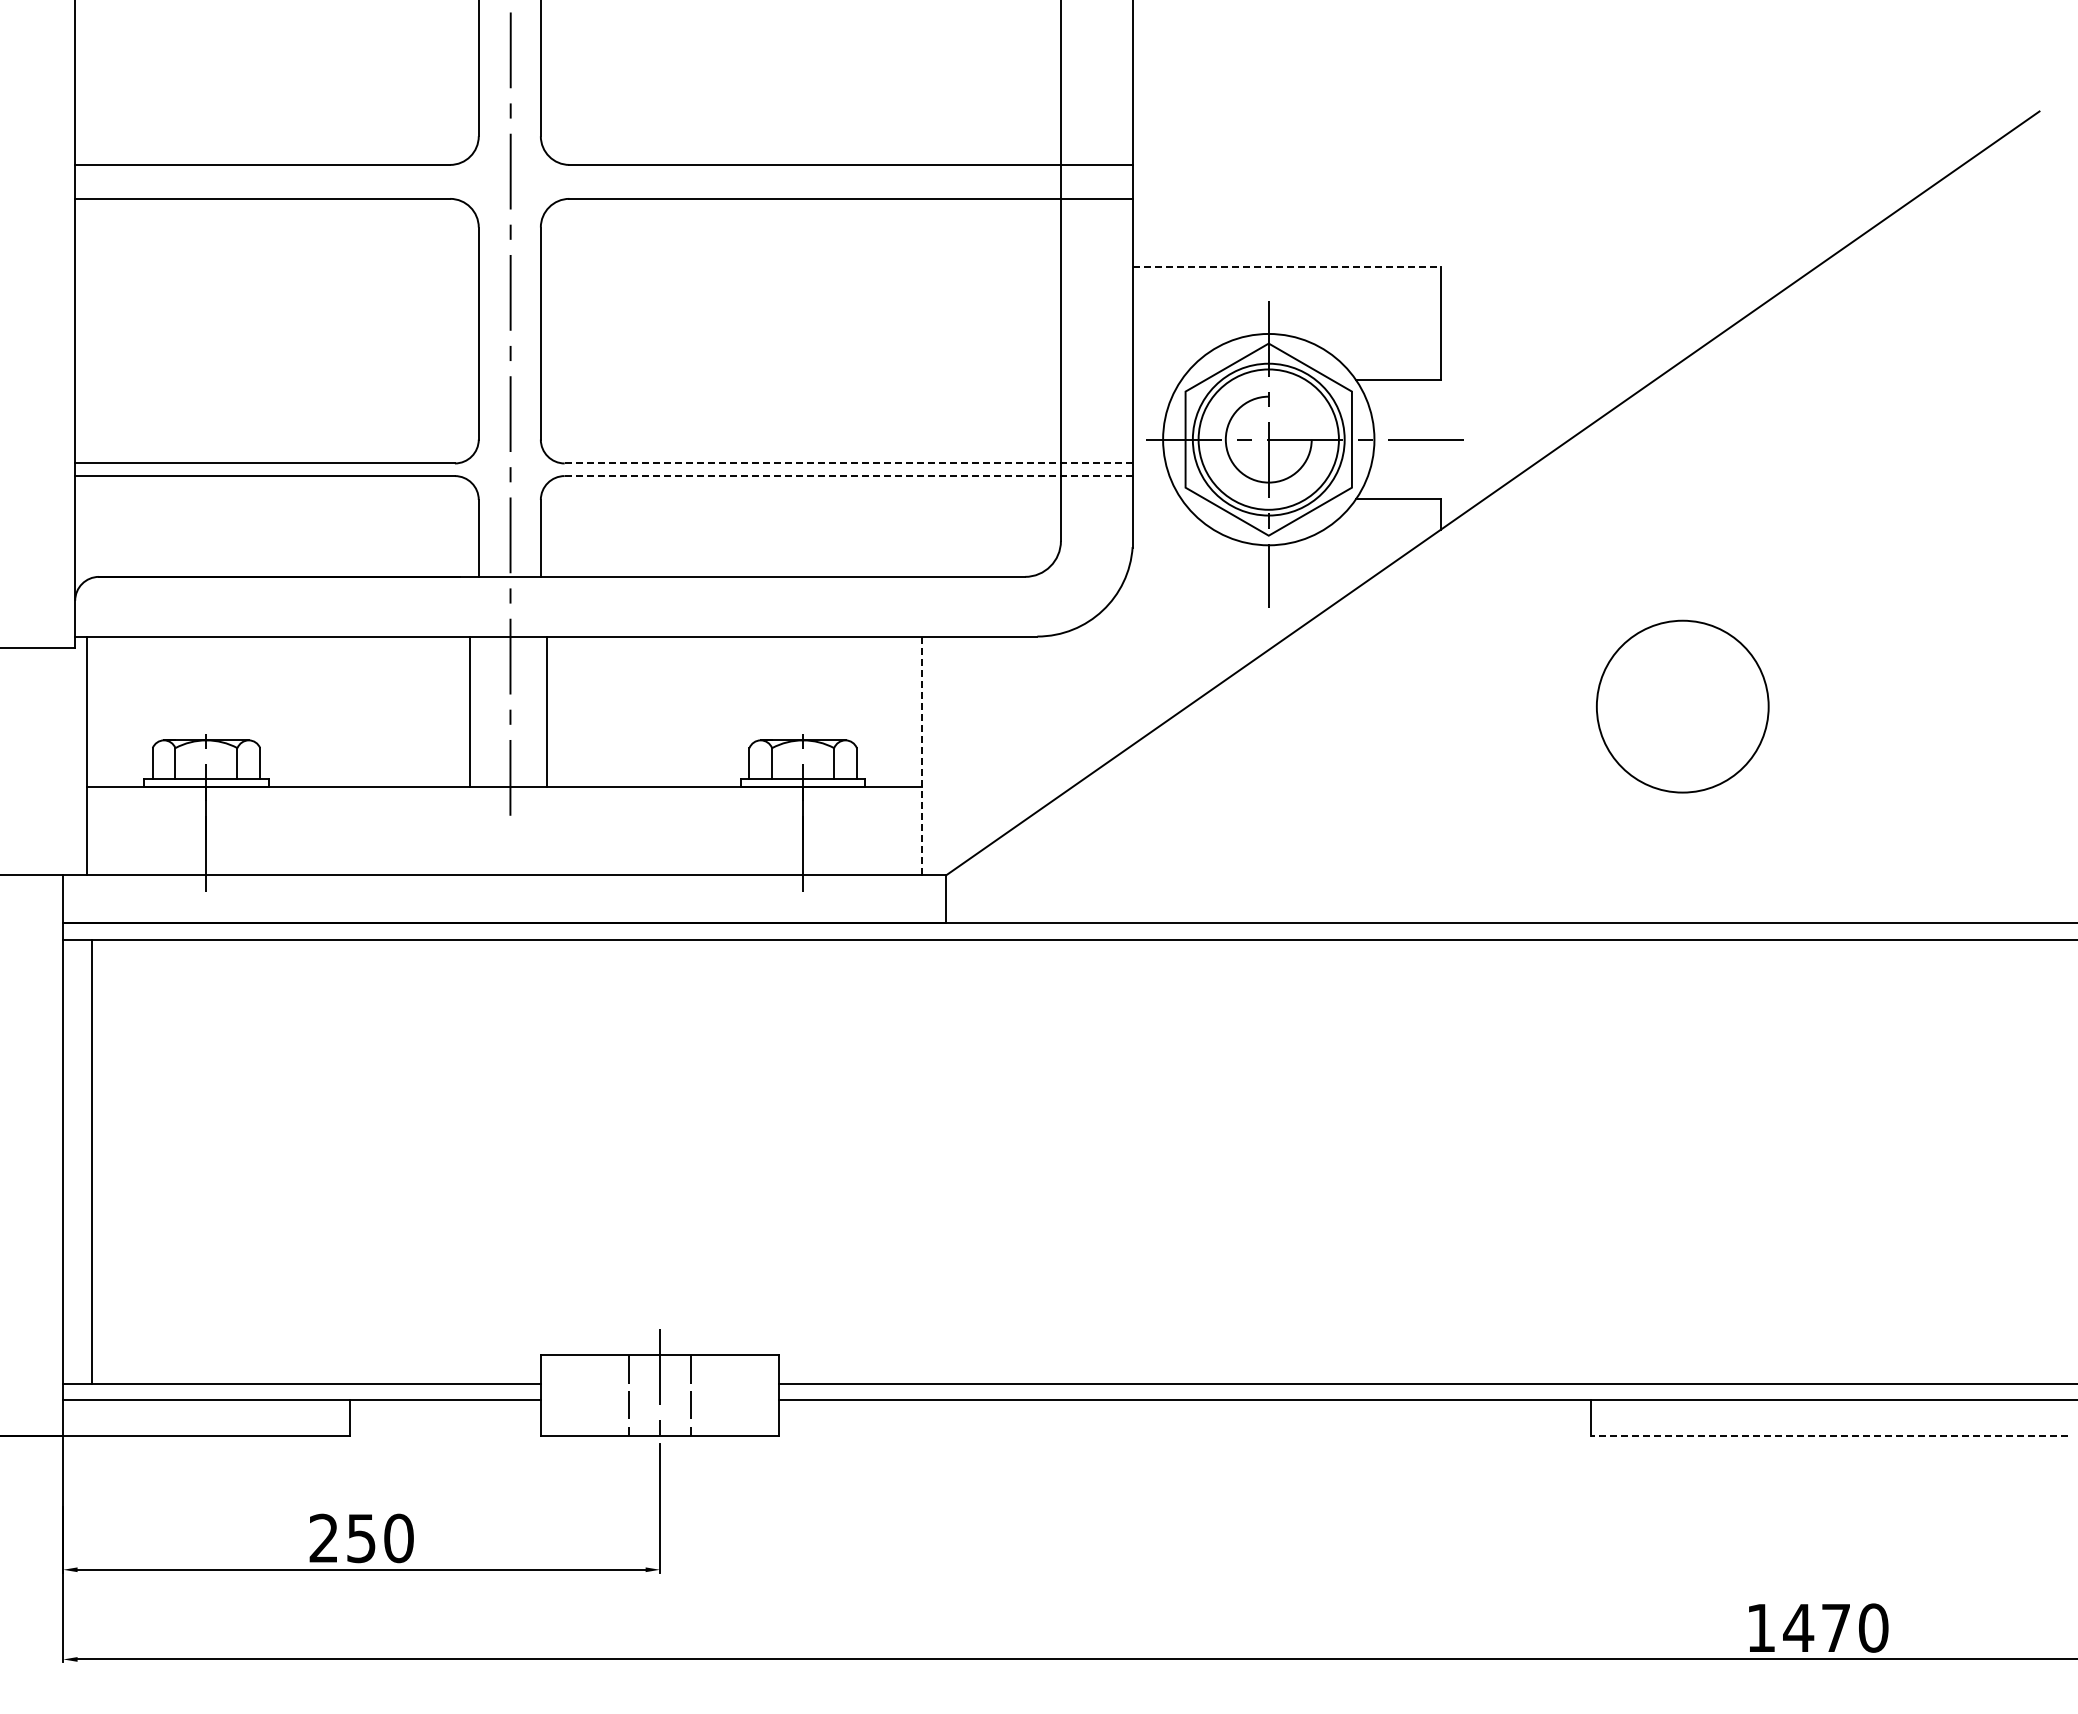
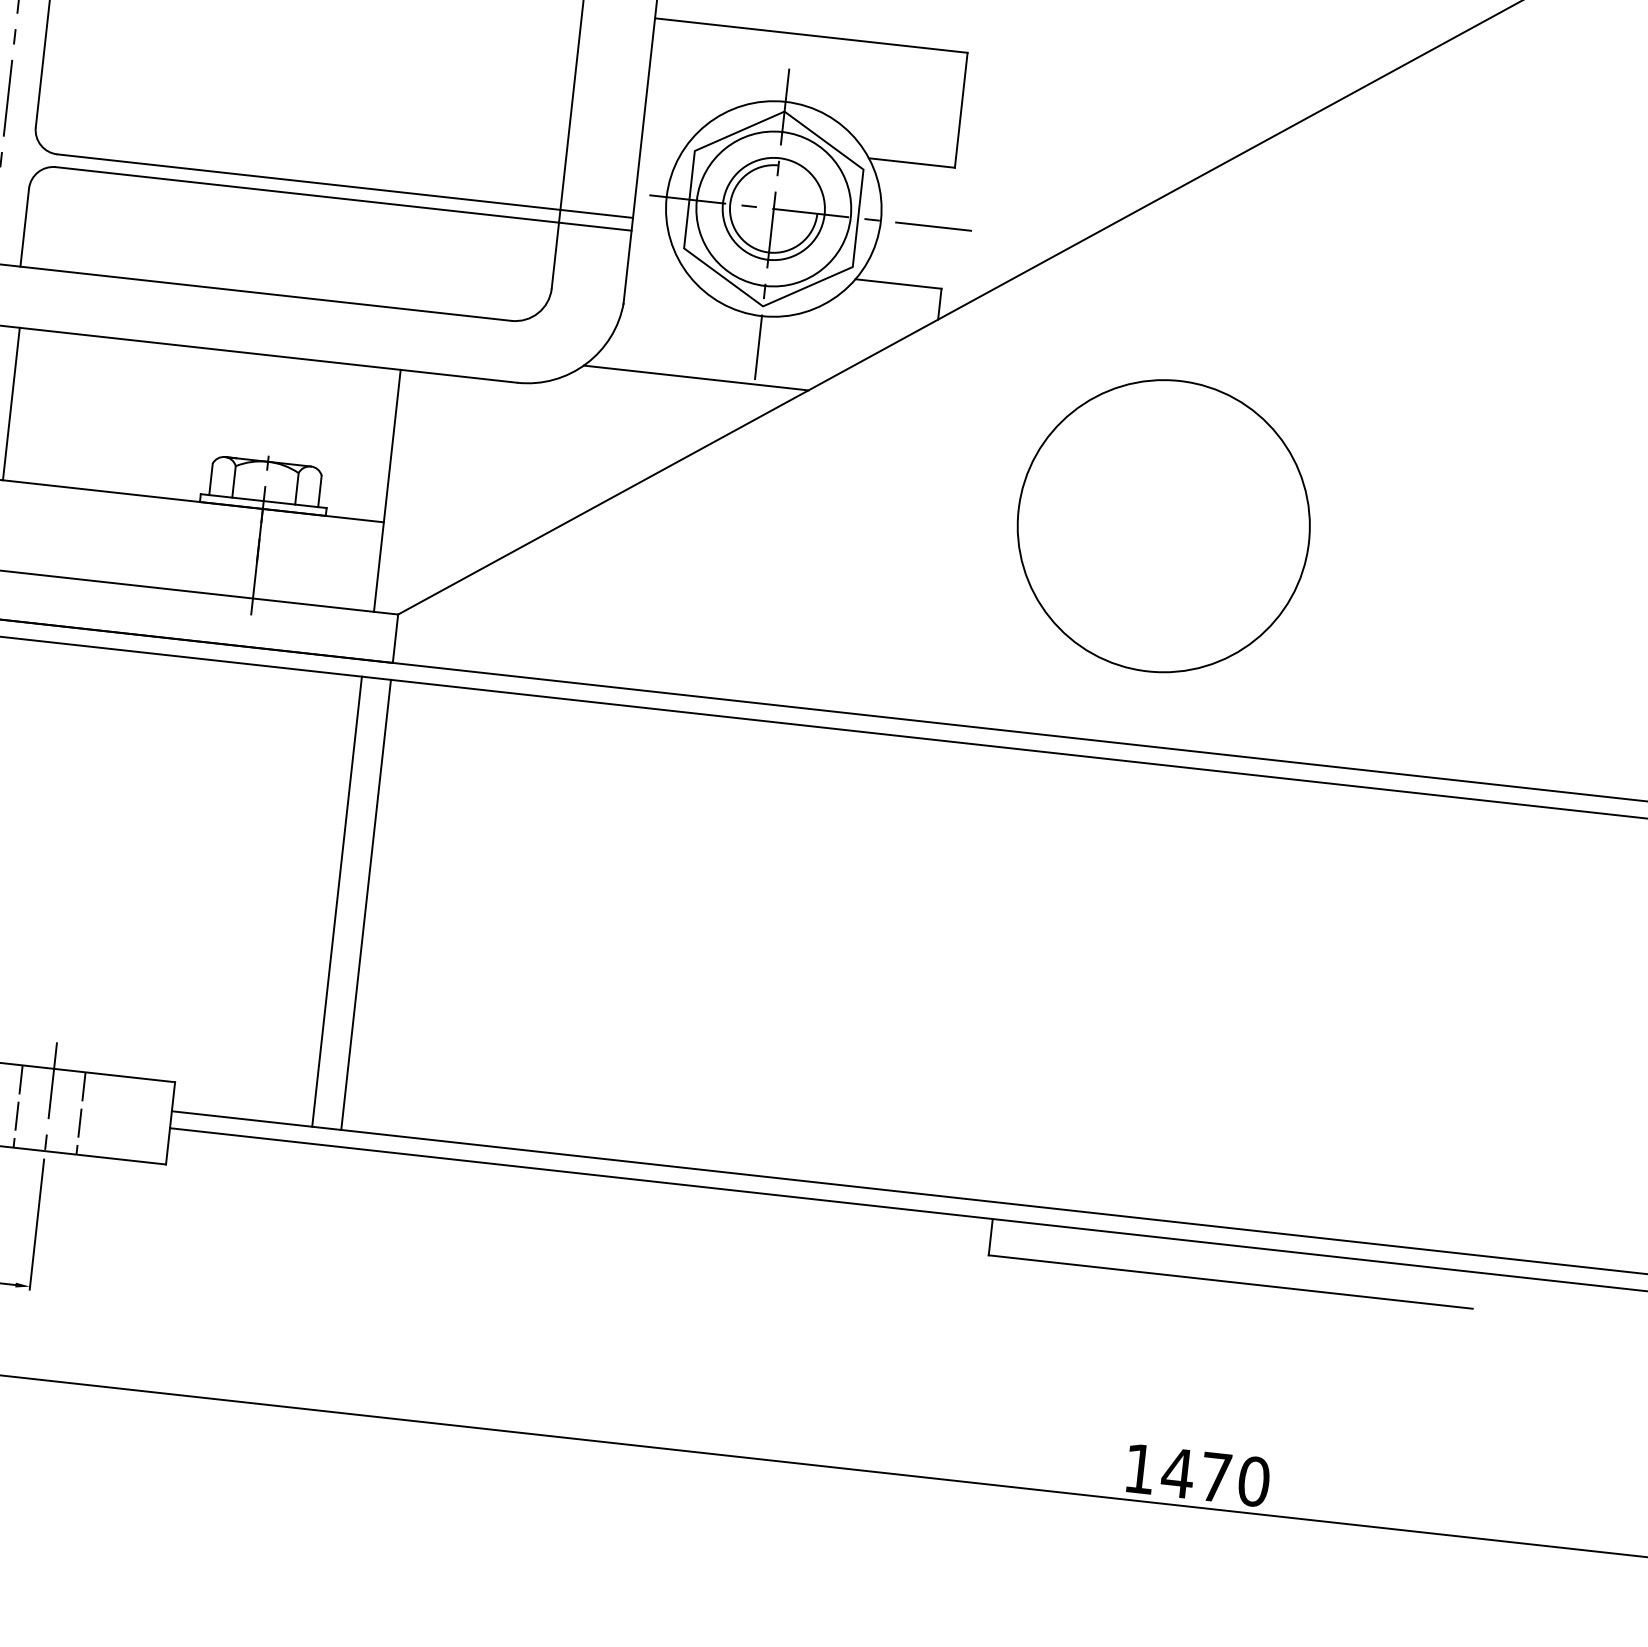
line: (1287, 266) -> (812, 35), dashed -> solid
circle: (1268, 439) -> (773, 208), size x0.71
line: (848, 463) -> (345, 186), dashed -> solid
line: (848, 476) -> (343, 199), dashed -> solid
line: (1211, 612) -> (696, 377), added
circle: (1682, 706) -> (1163, 525), size x1.67
line: (922, 755) -> (387, 490), dashed -> solid
line: (917, 1161) -> (336, 901), added
line: (946, 1161) -> (366, 904), added
line: (1829, 1436) -> (1230, 1282), dashed -> solid

